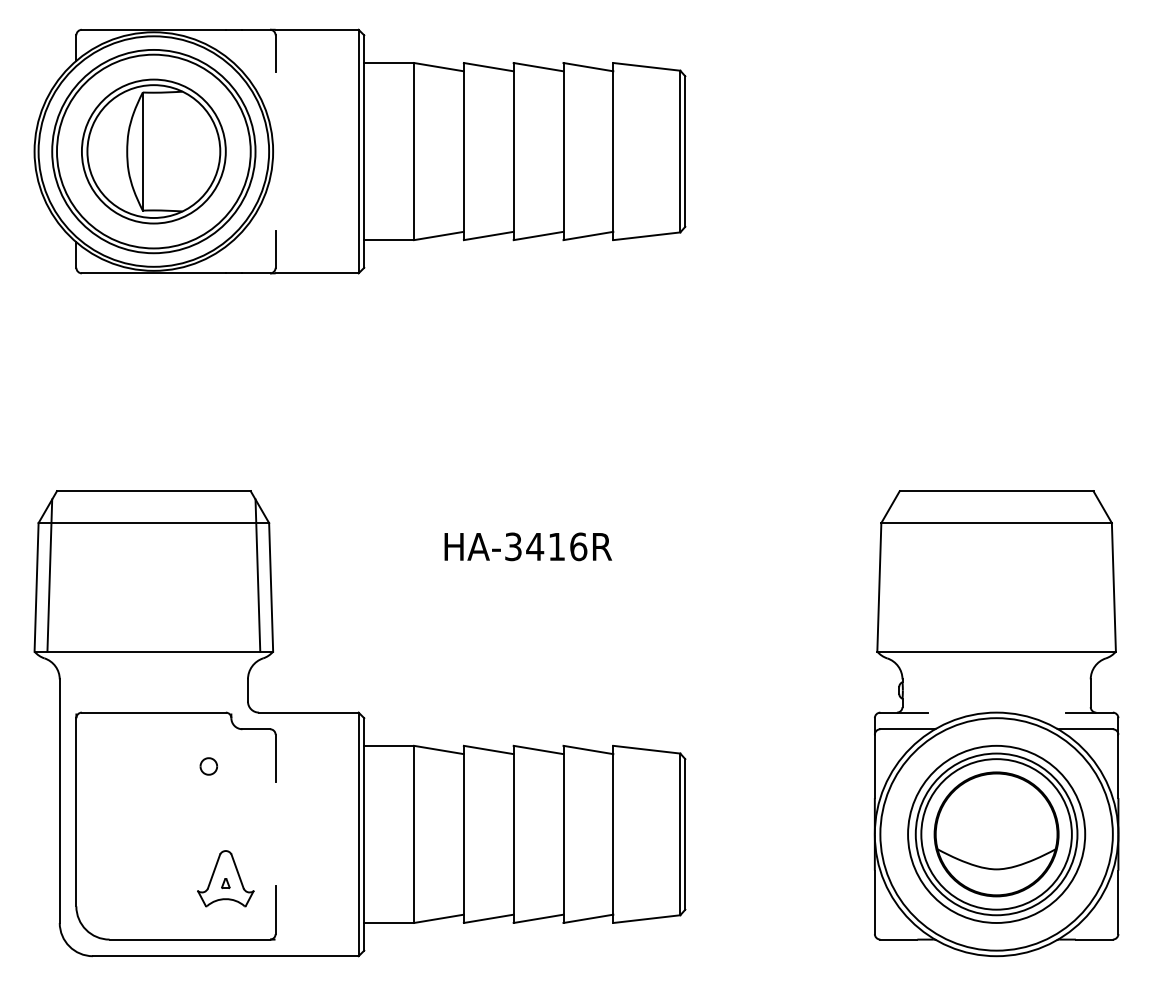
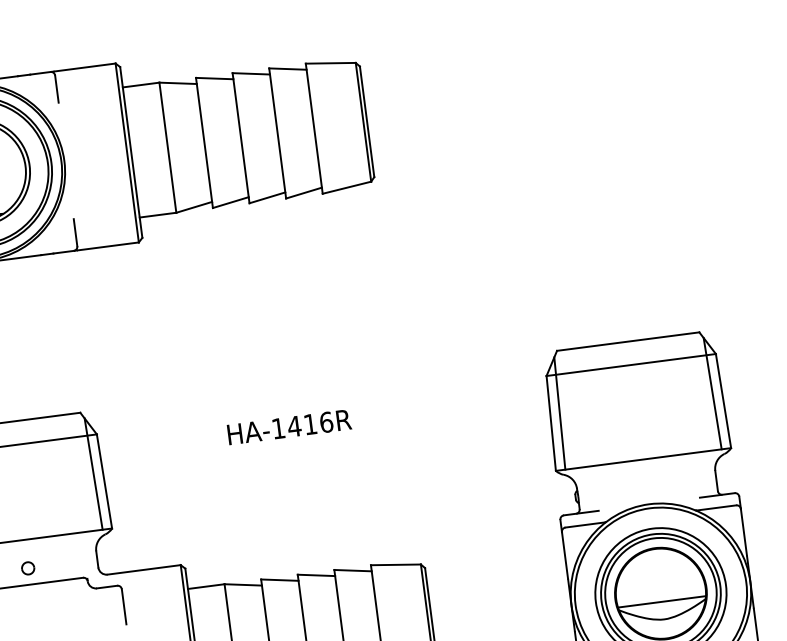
text: (513, 546) -> (278, 428), HA-3416R -> HA-1416R
line: (892, 575) -> (559, 413), added
line: (1100, 575) -> (712, 393), added
part: (208, 766) -> (27, 568), moved
line: (996, 845) -> (661, 601), added

